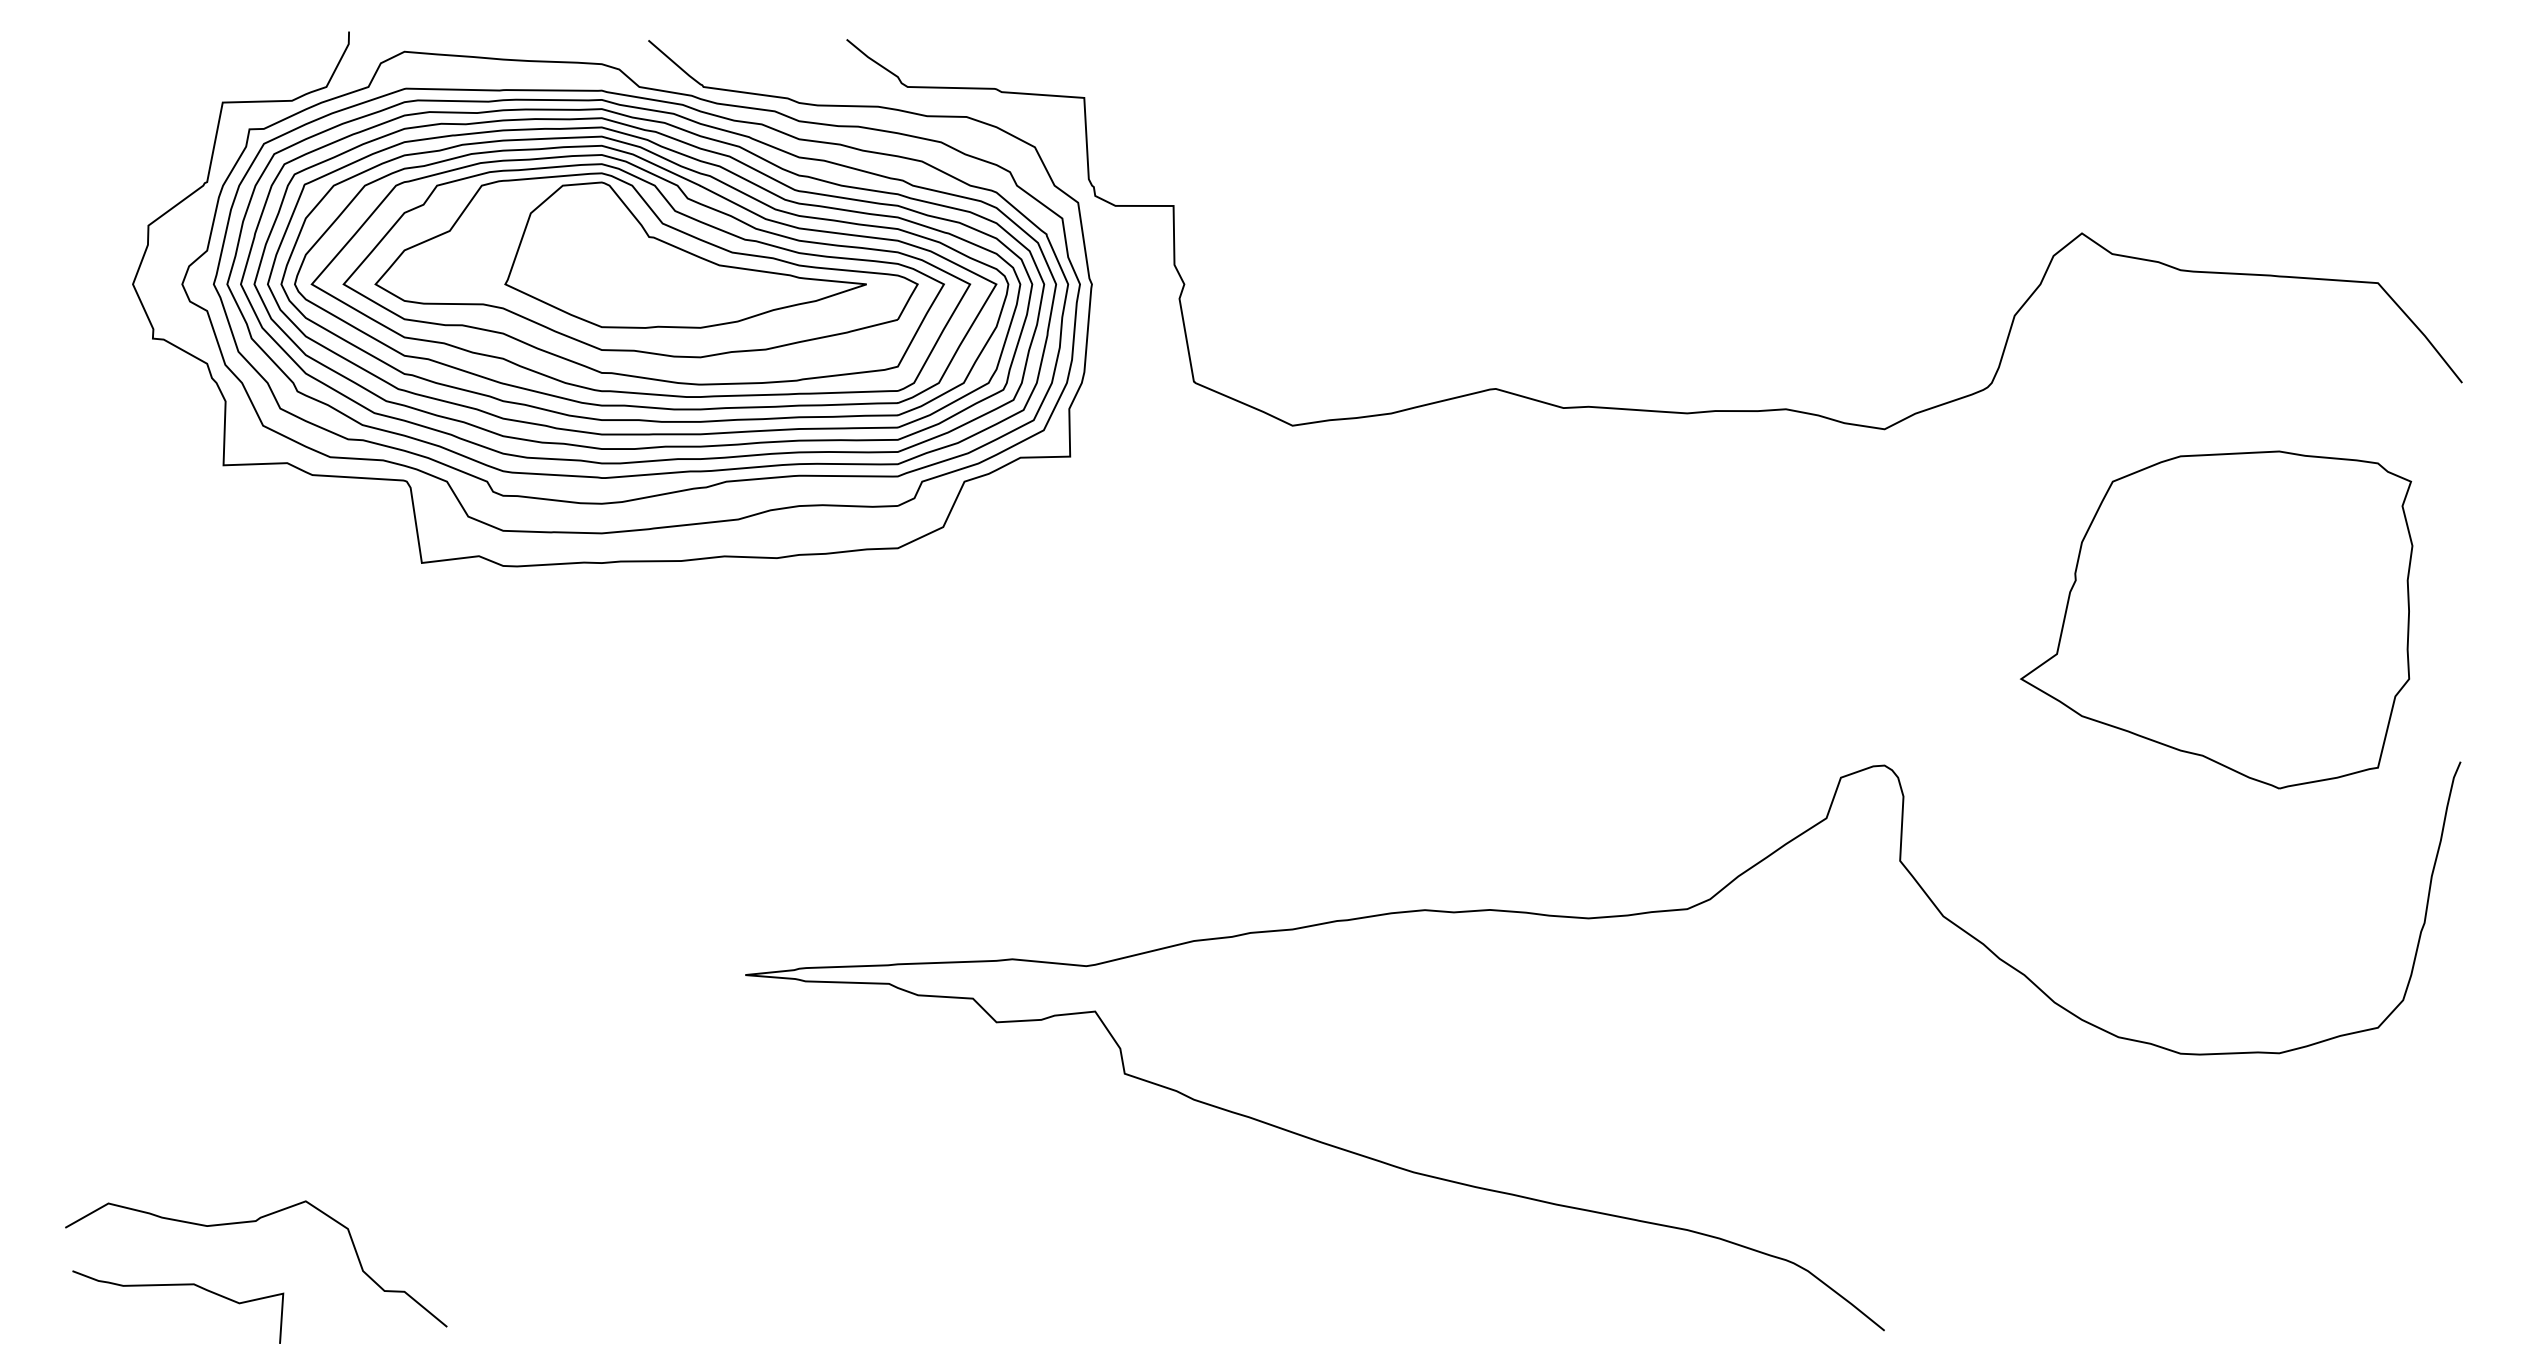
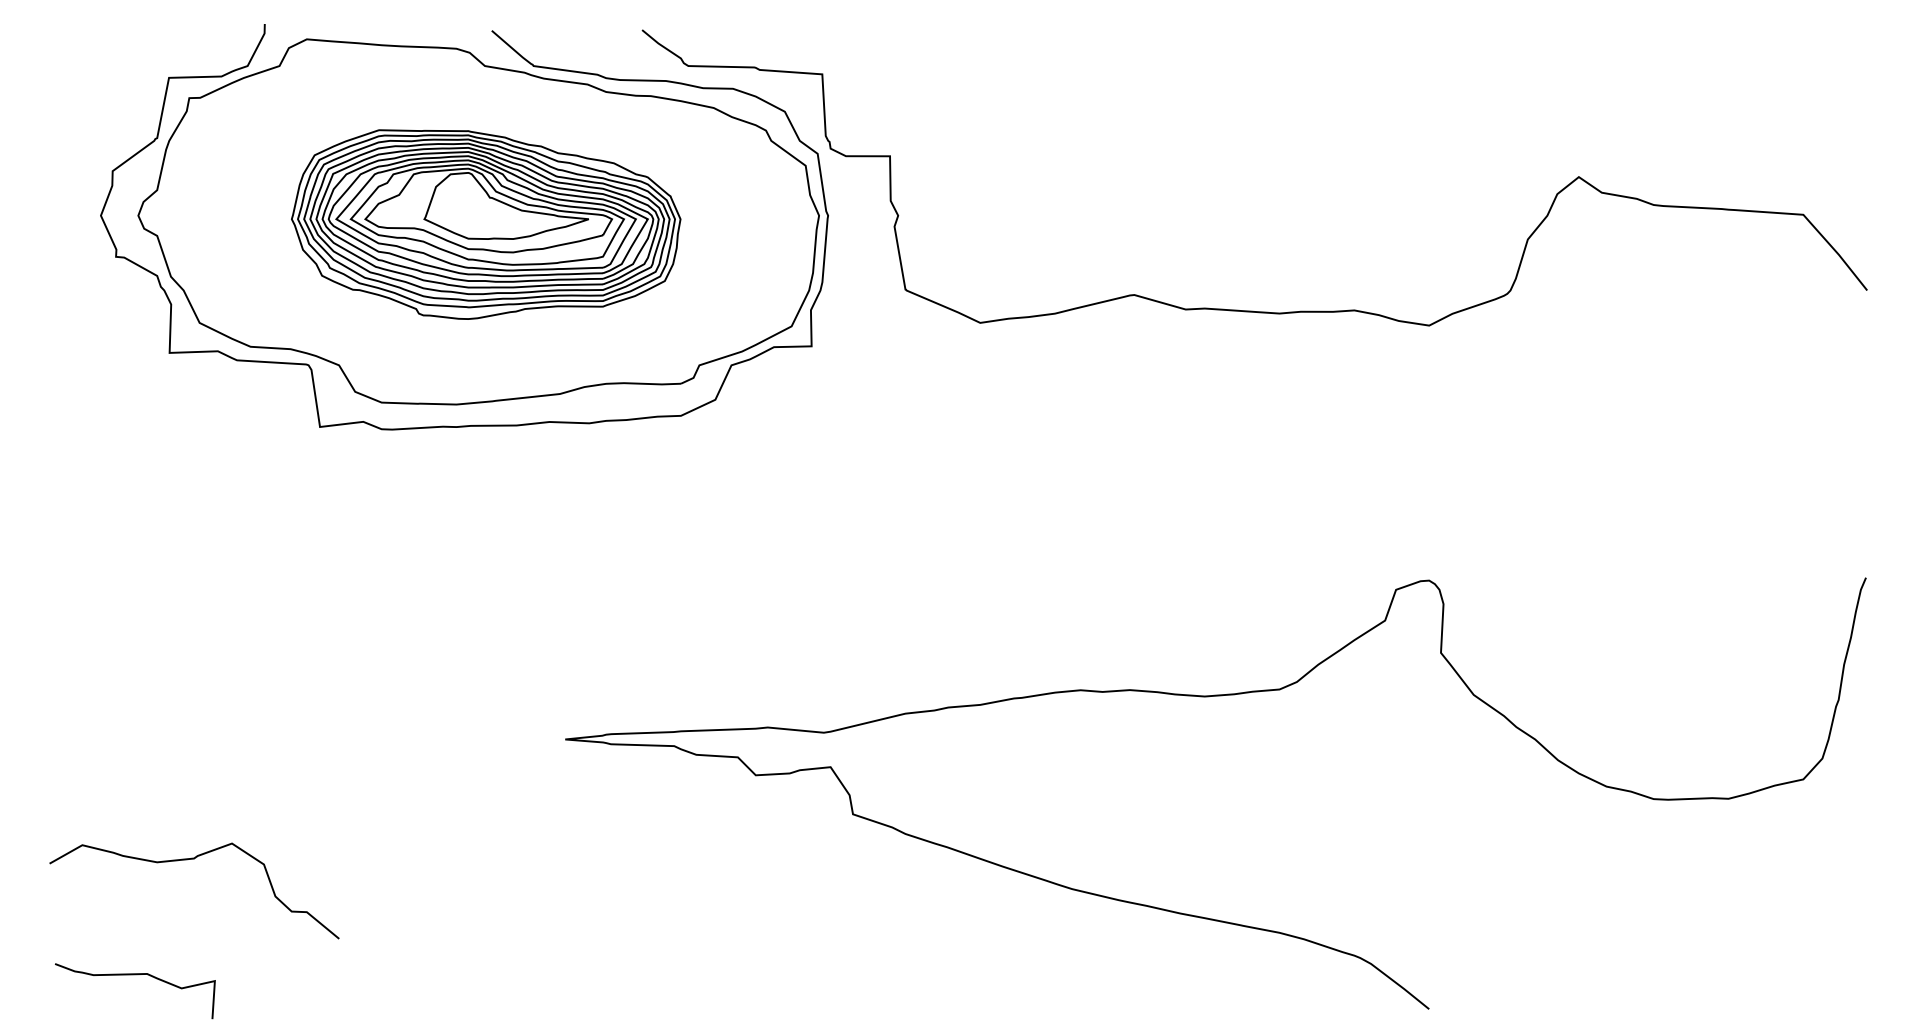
part: (640, 295) -> (485, 224), size x0.6
part: (2216, 619) -> (1680, 469), removed
curve: (254, 1222) -> (193, 859), moved

